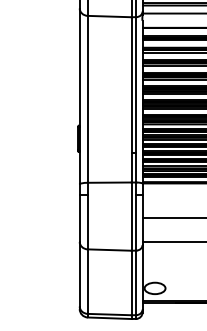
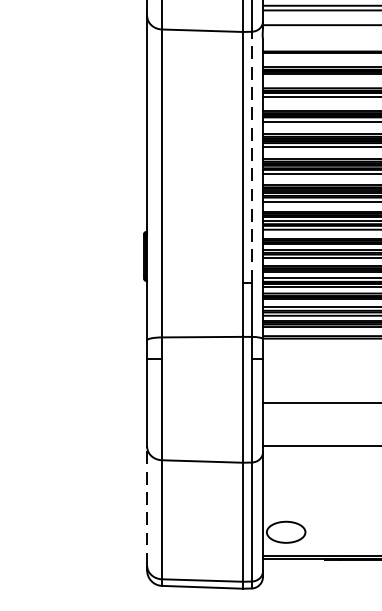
line: (136, 85) -> (251, 157), solid -> dashed
line: (79, 273) -> (146, 504), solid -> dashed

